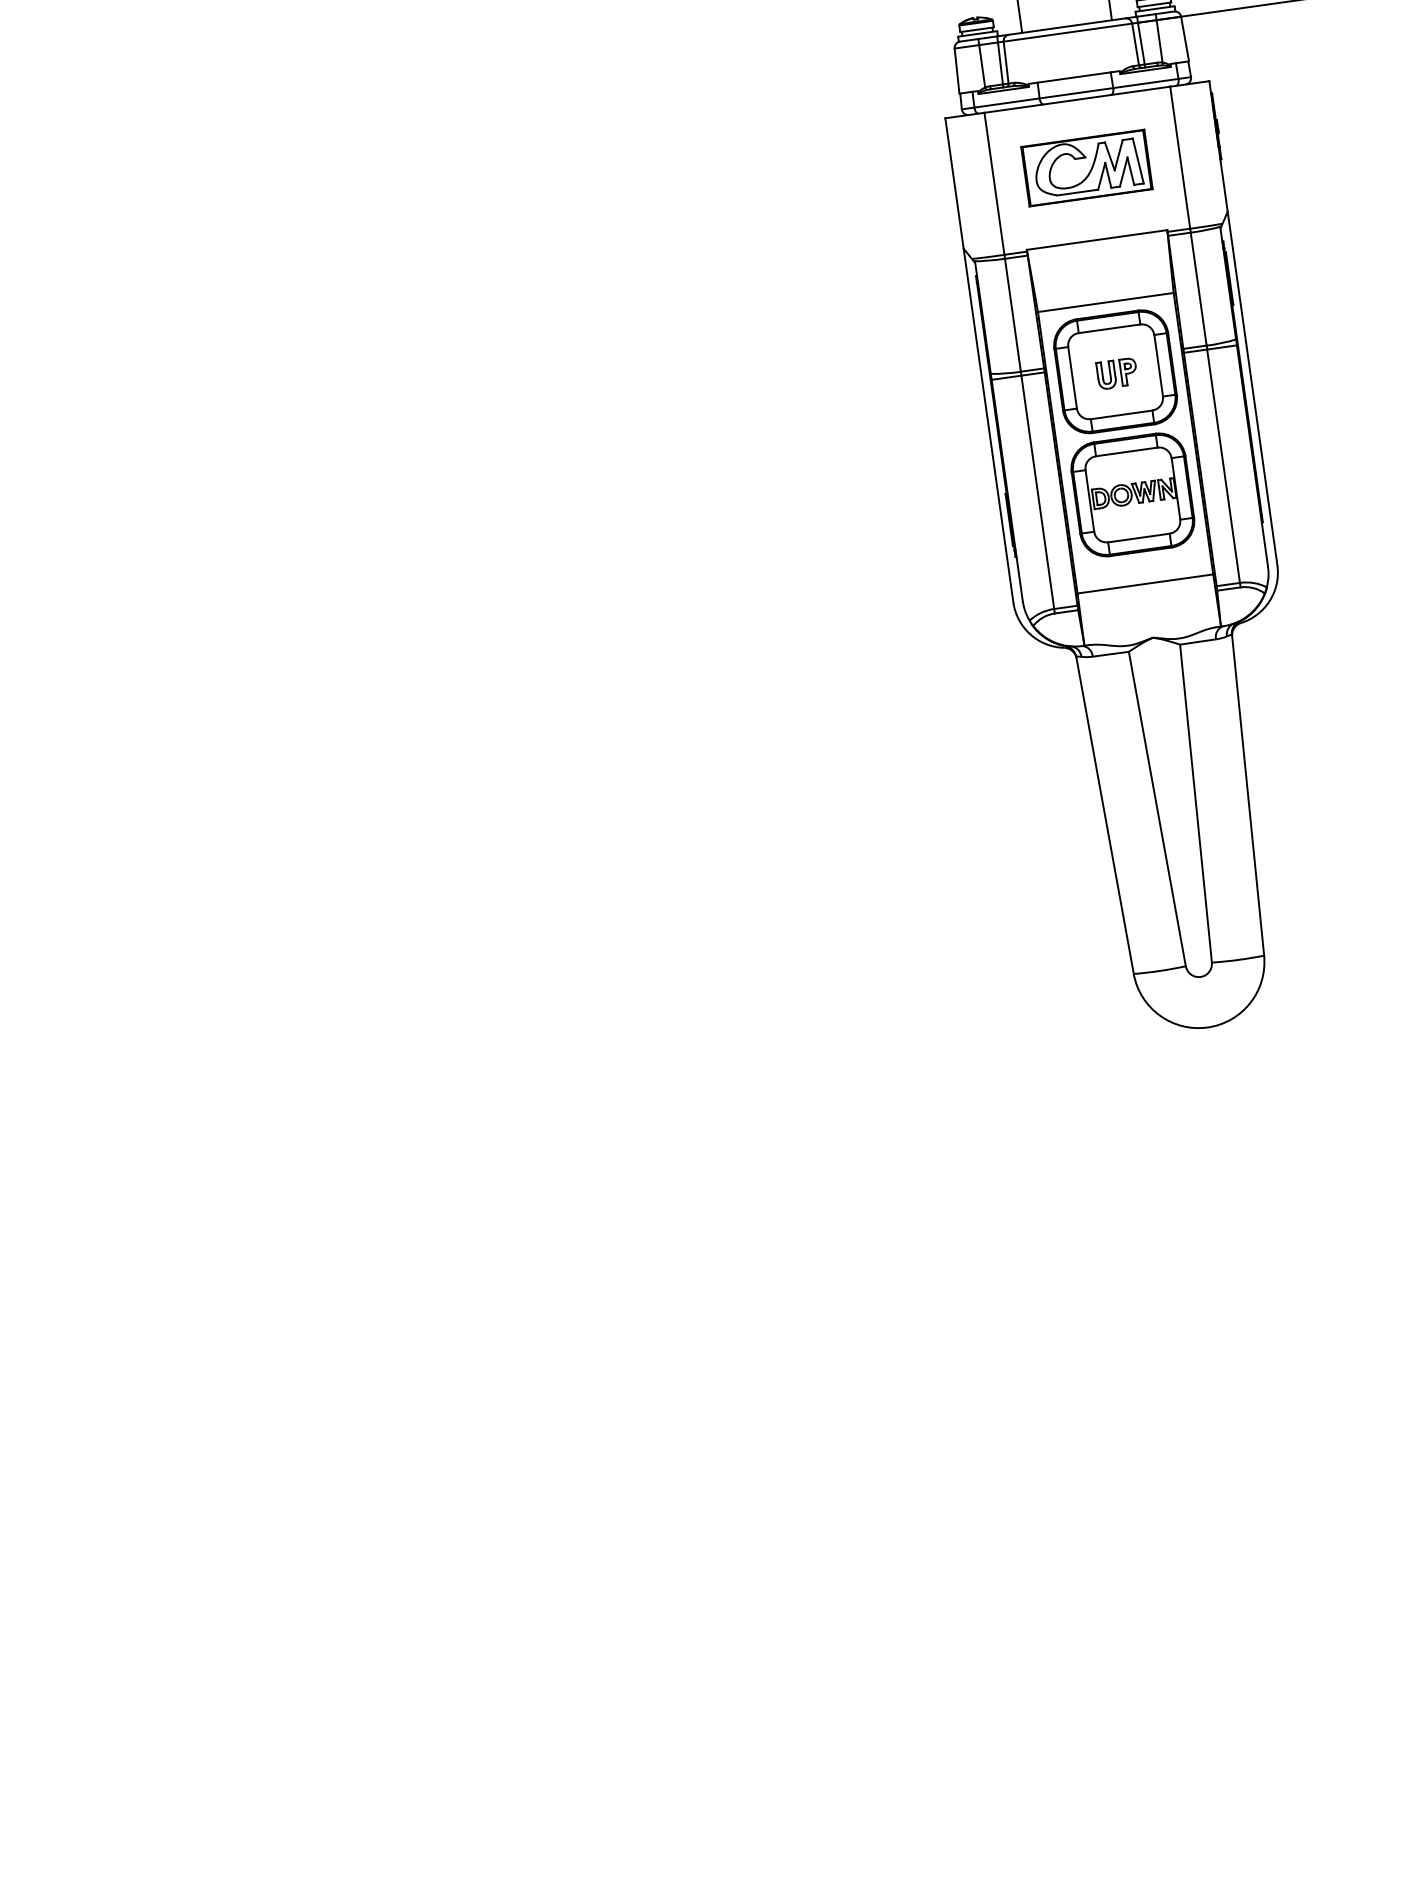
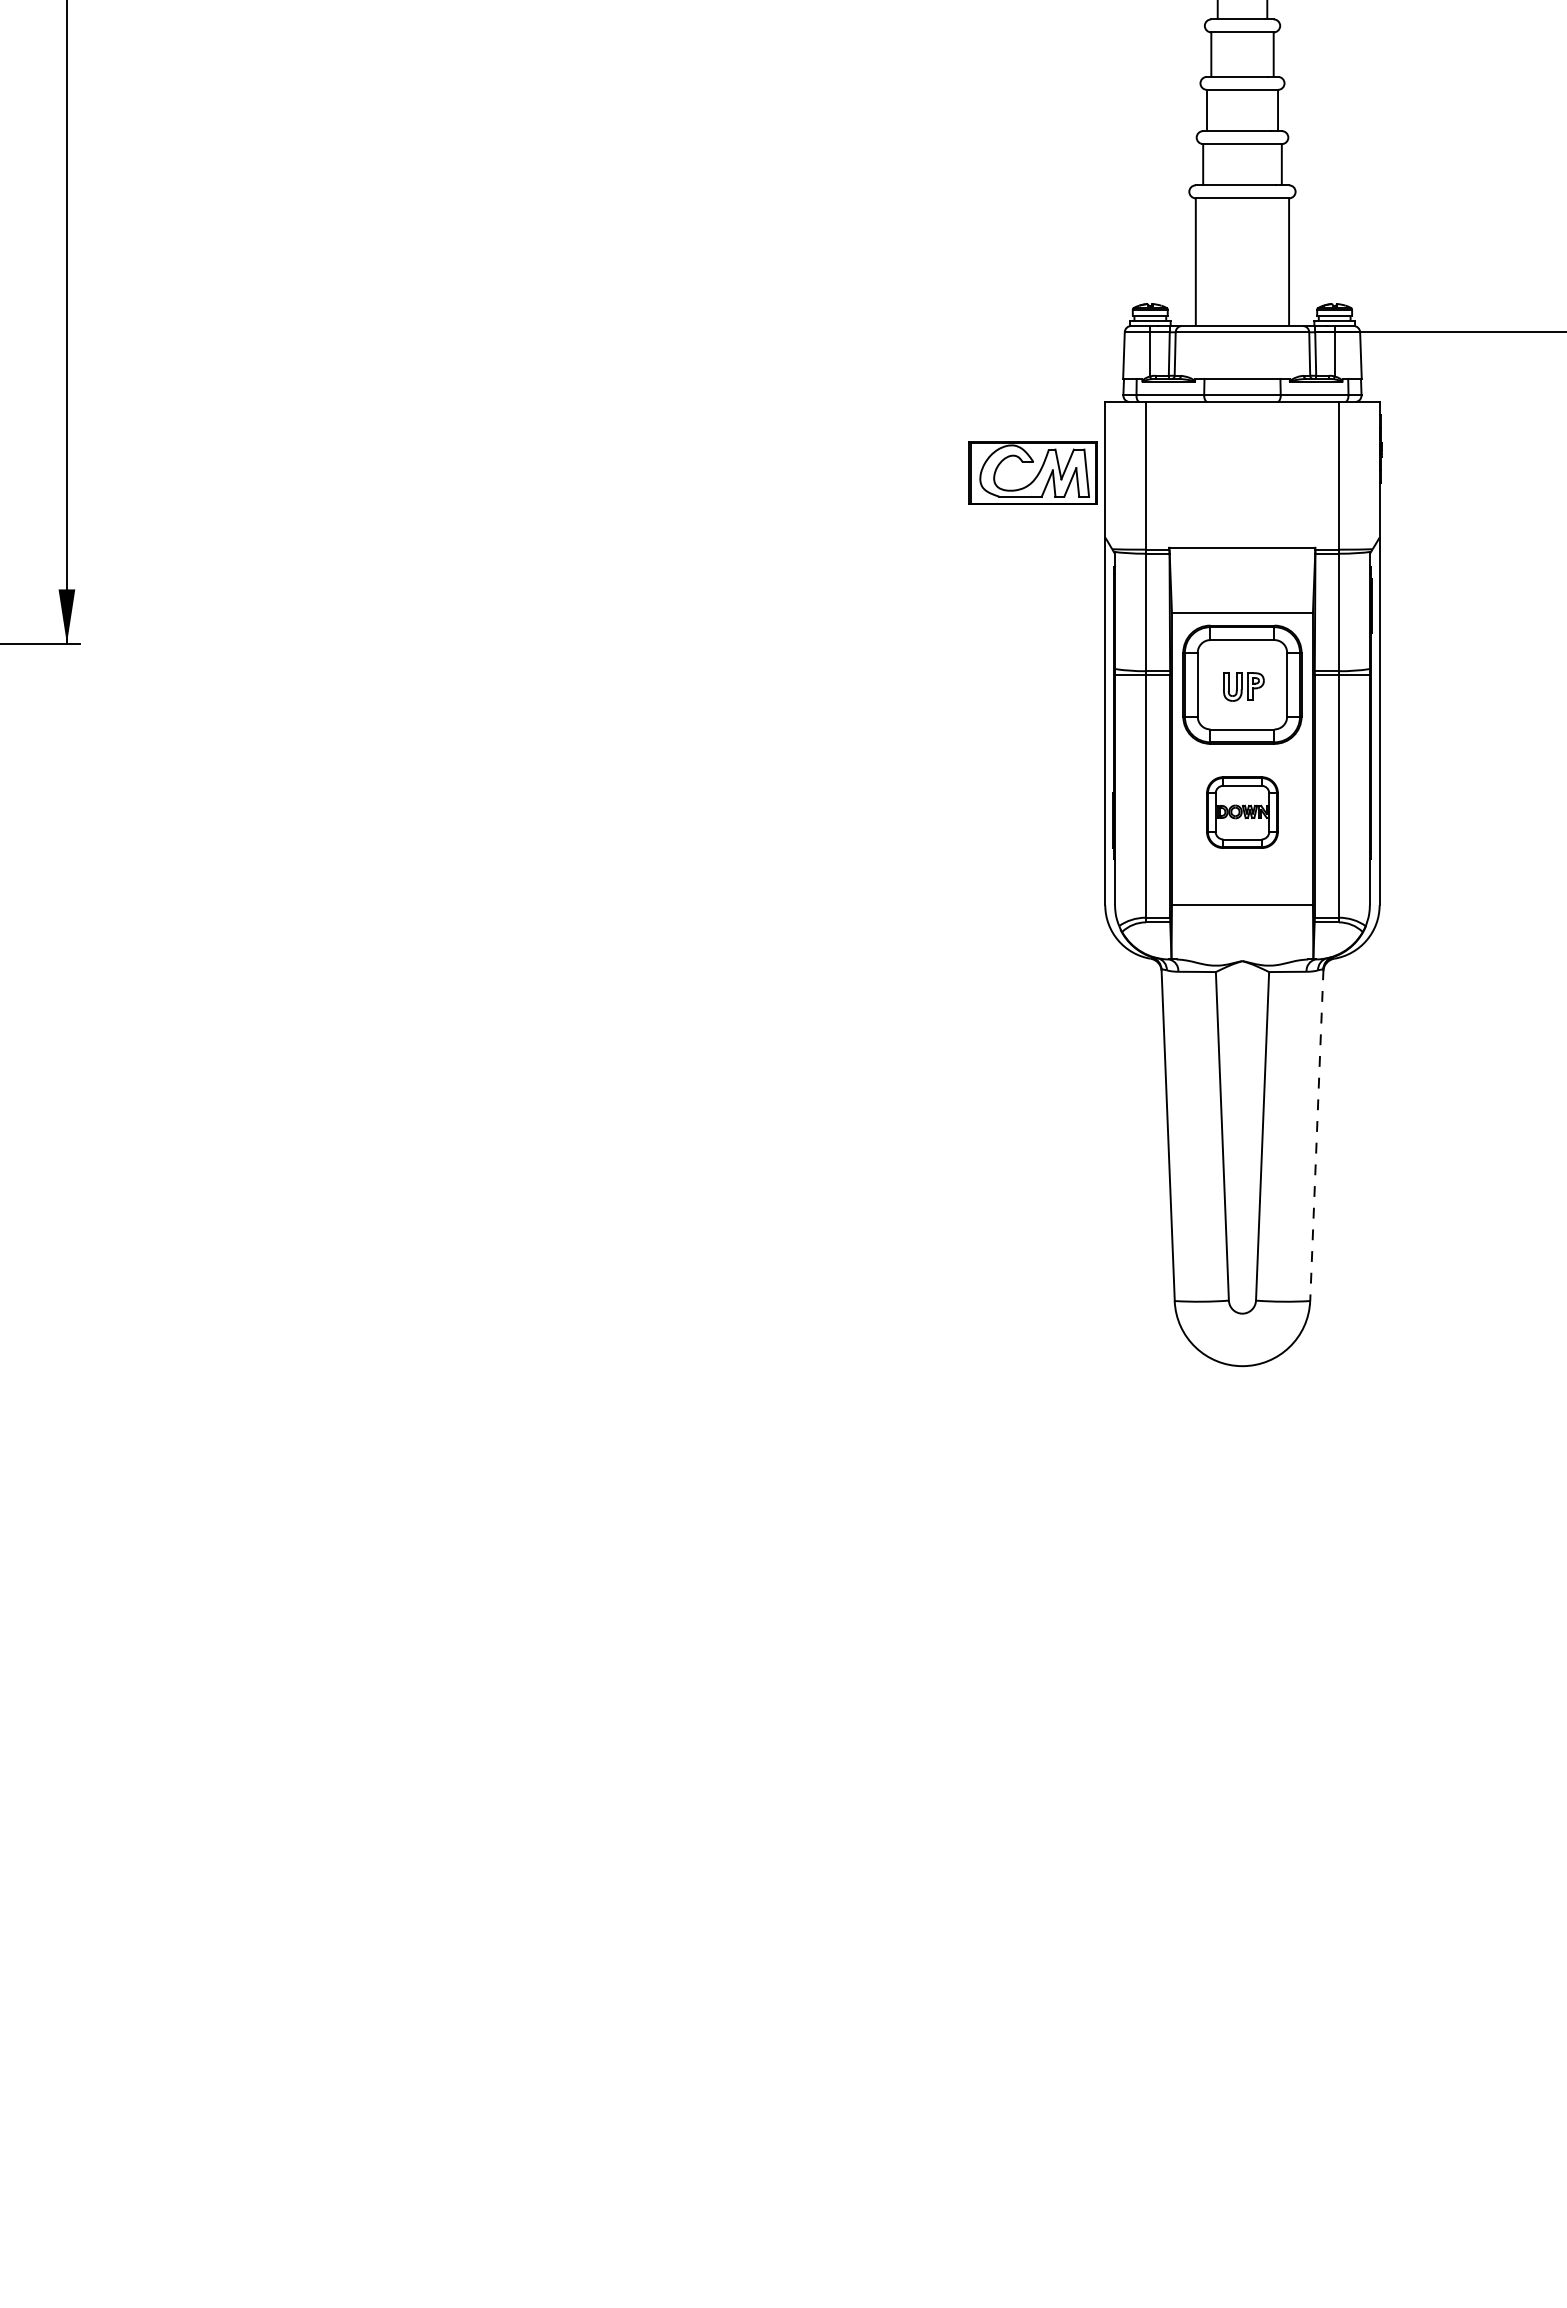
part: (1085, 167) -> (1032, 472), moved
part: (1132, 494) -> (1242, 812), size x0.6
line: (1247, 795) -> (1316, 1135), solid -> dashed

